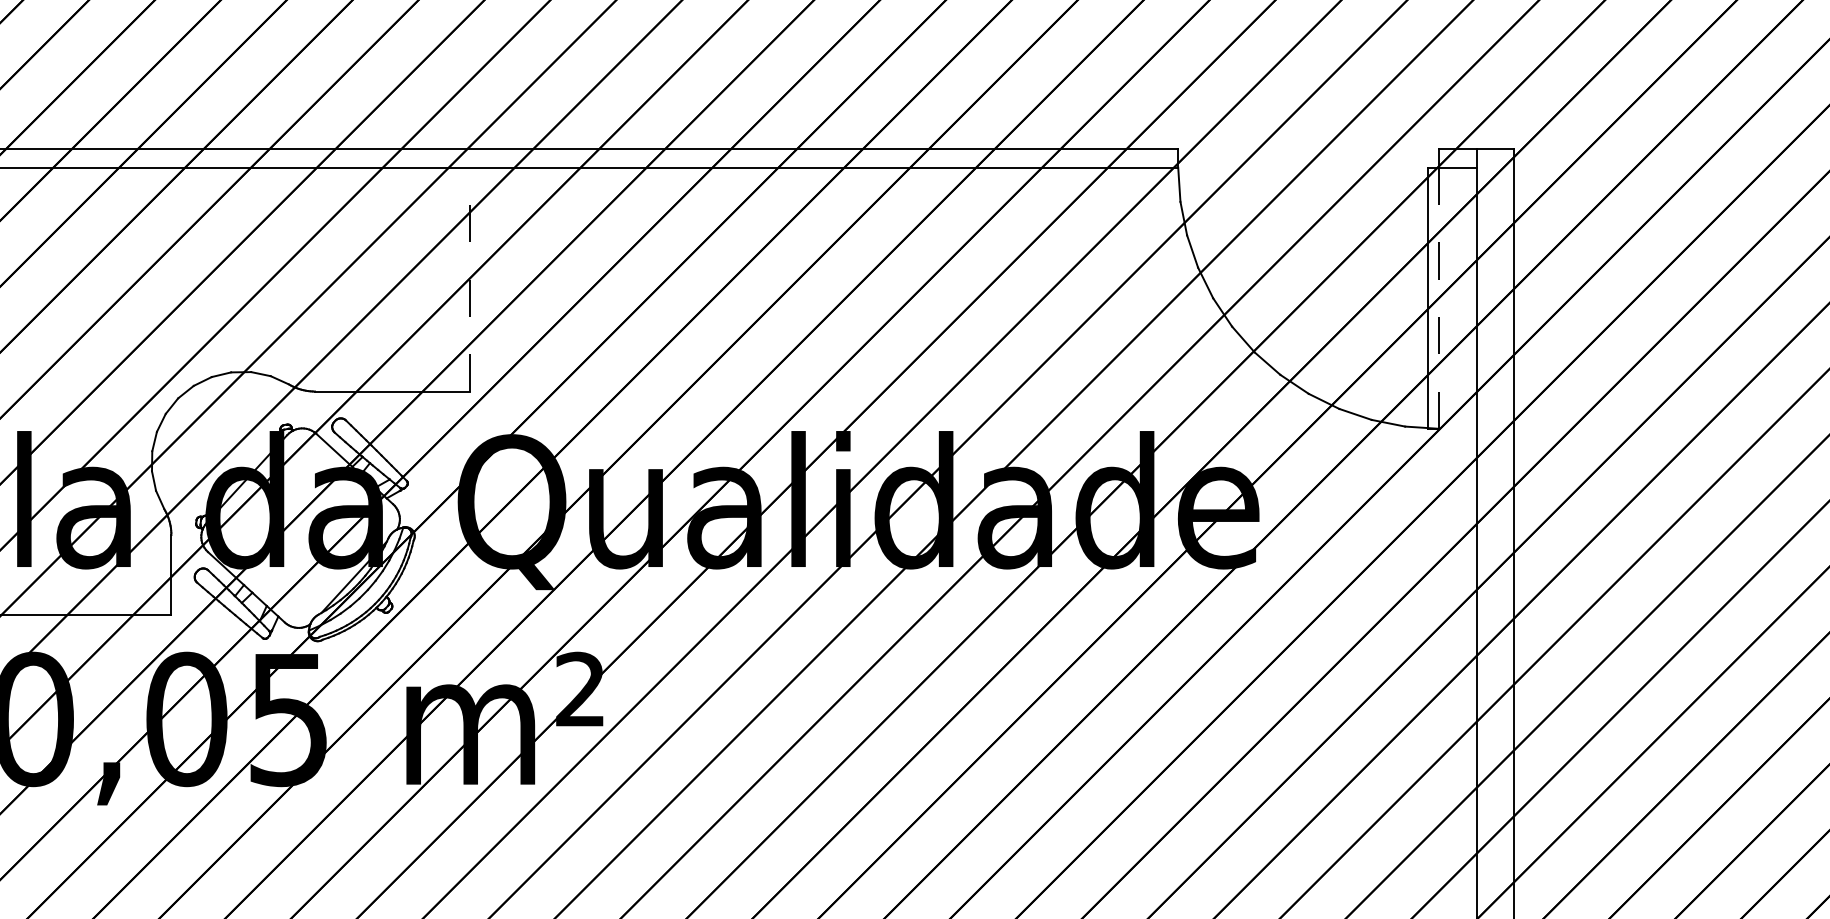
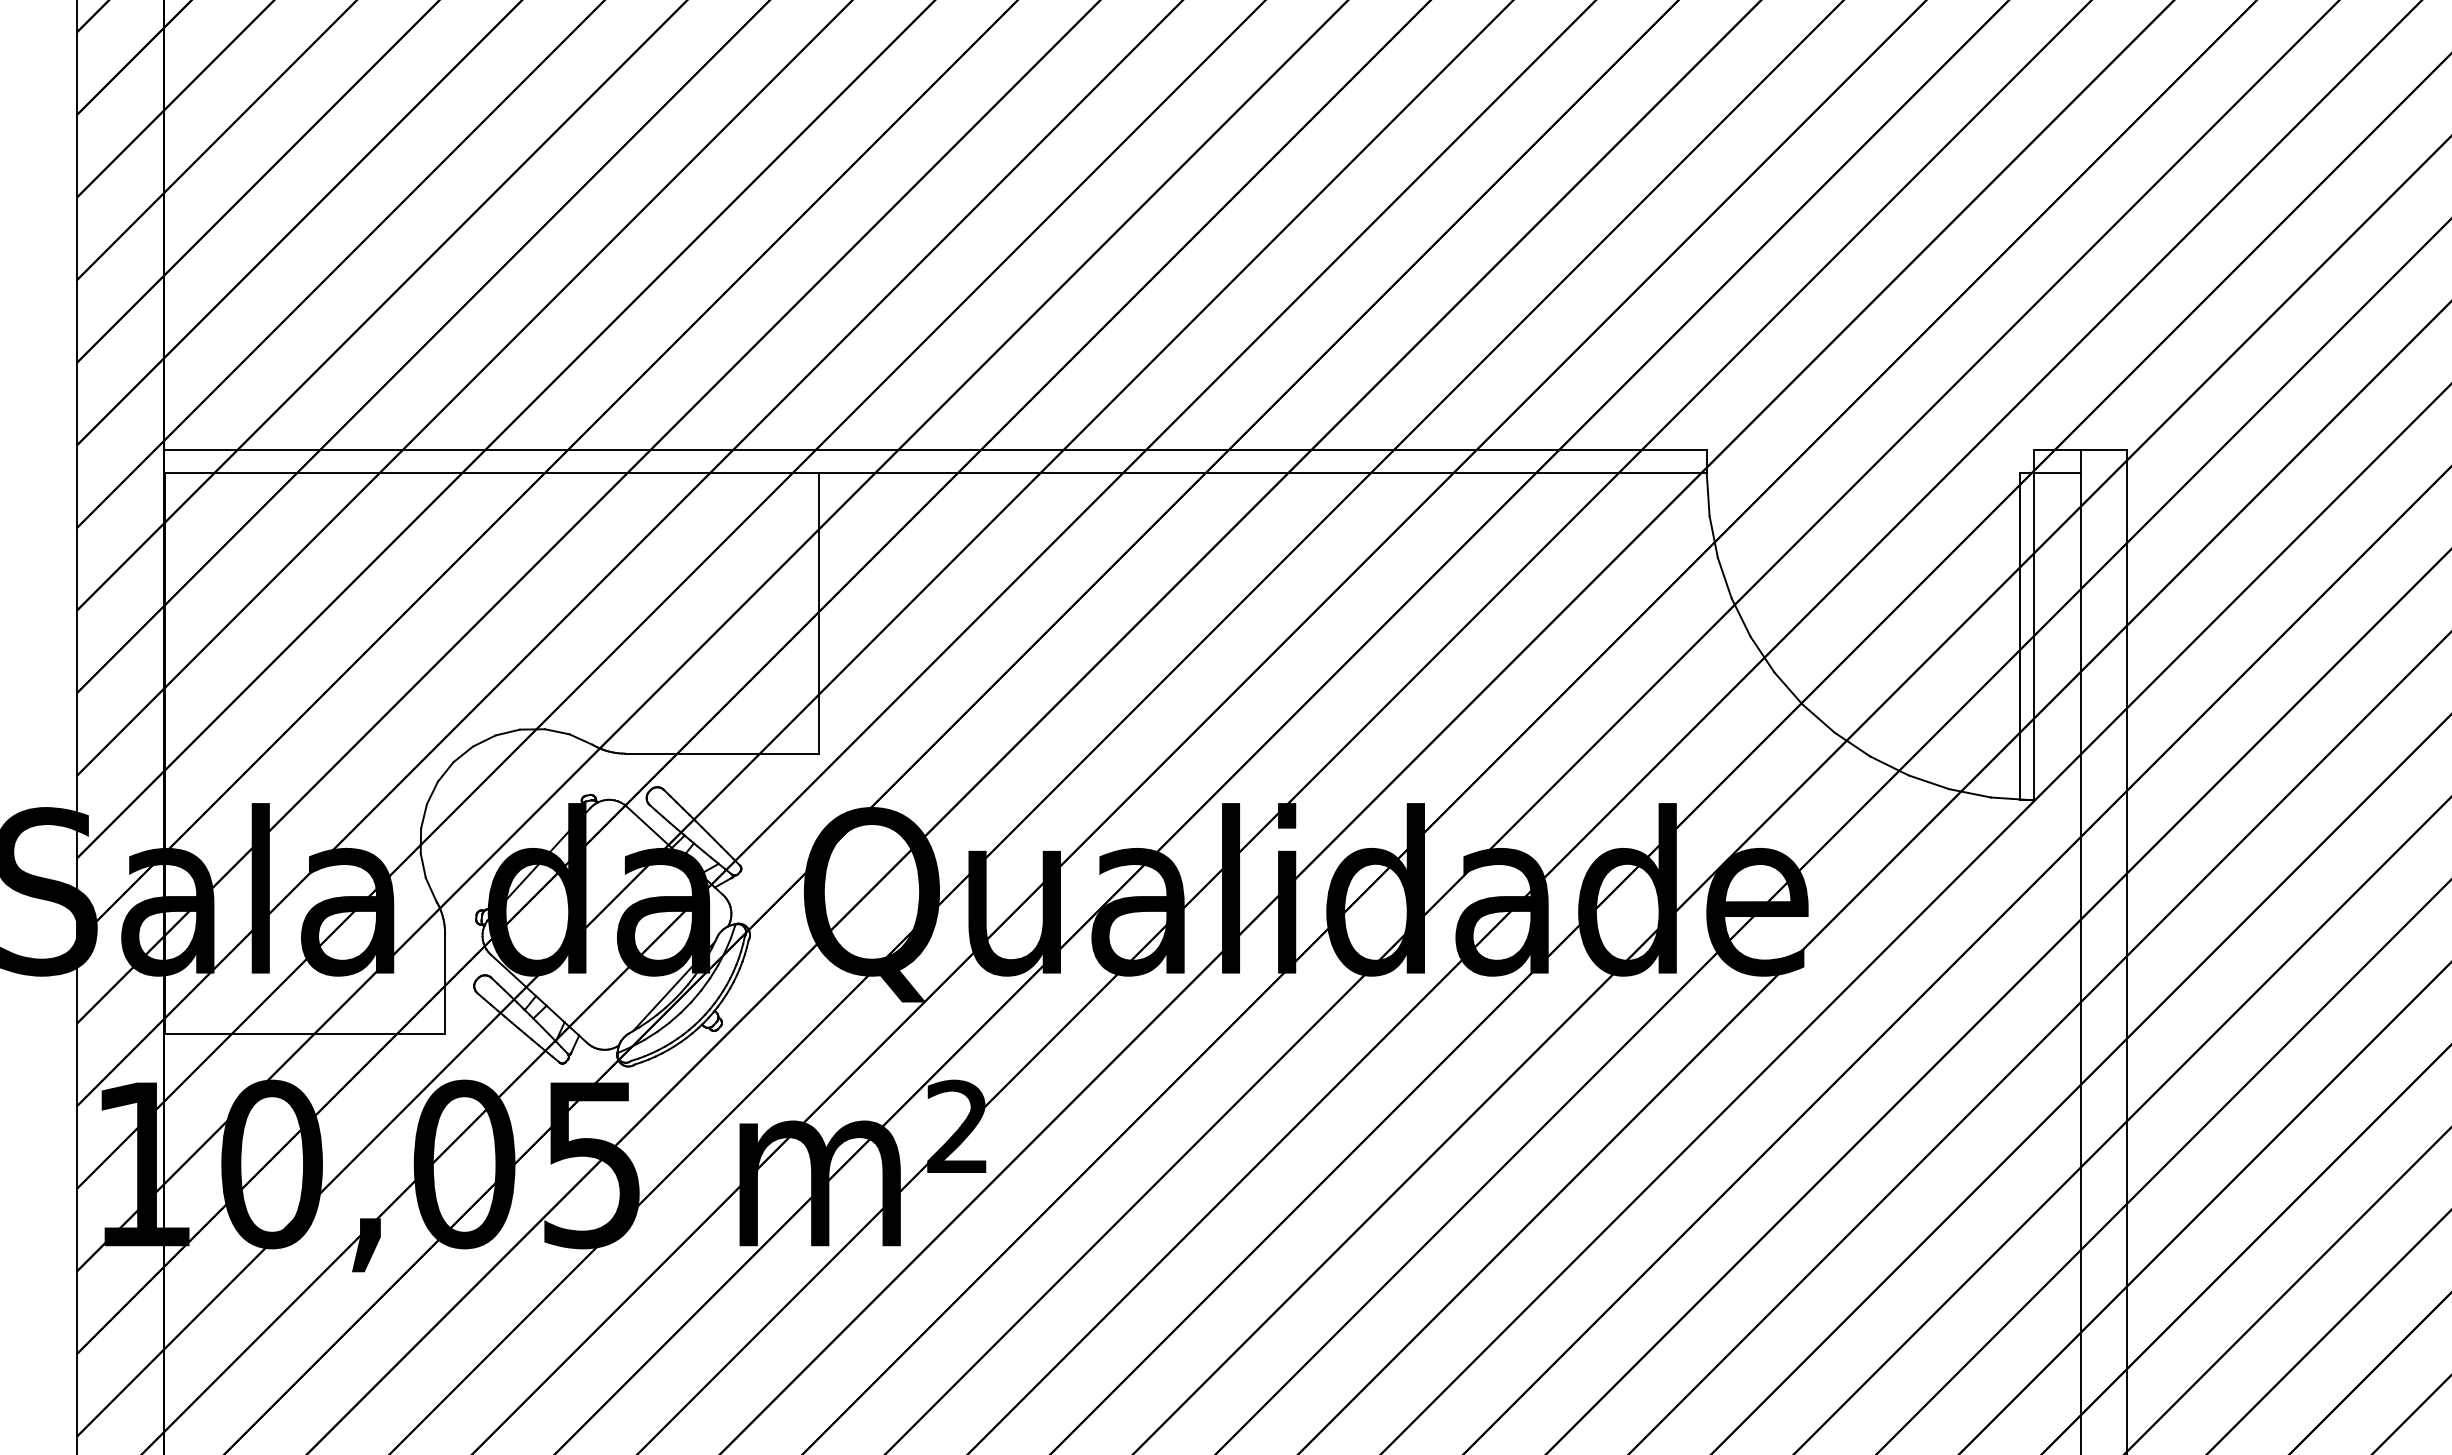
line: (469, 278) -> (818, 612), dashed -> solid
line: (1438, 298) -> (2033, 636), dashed -> solid

